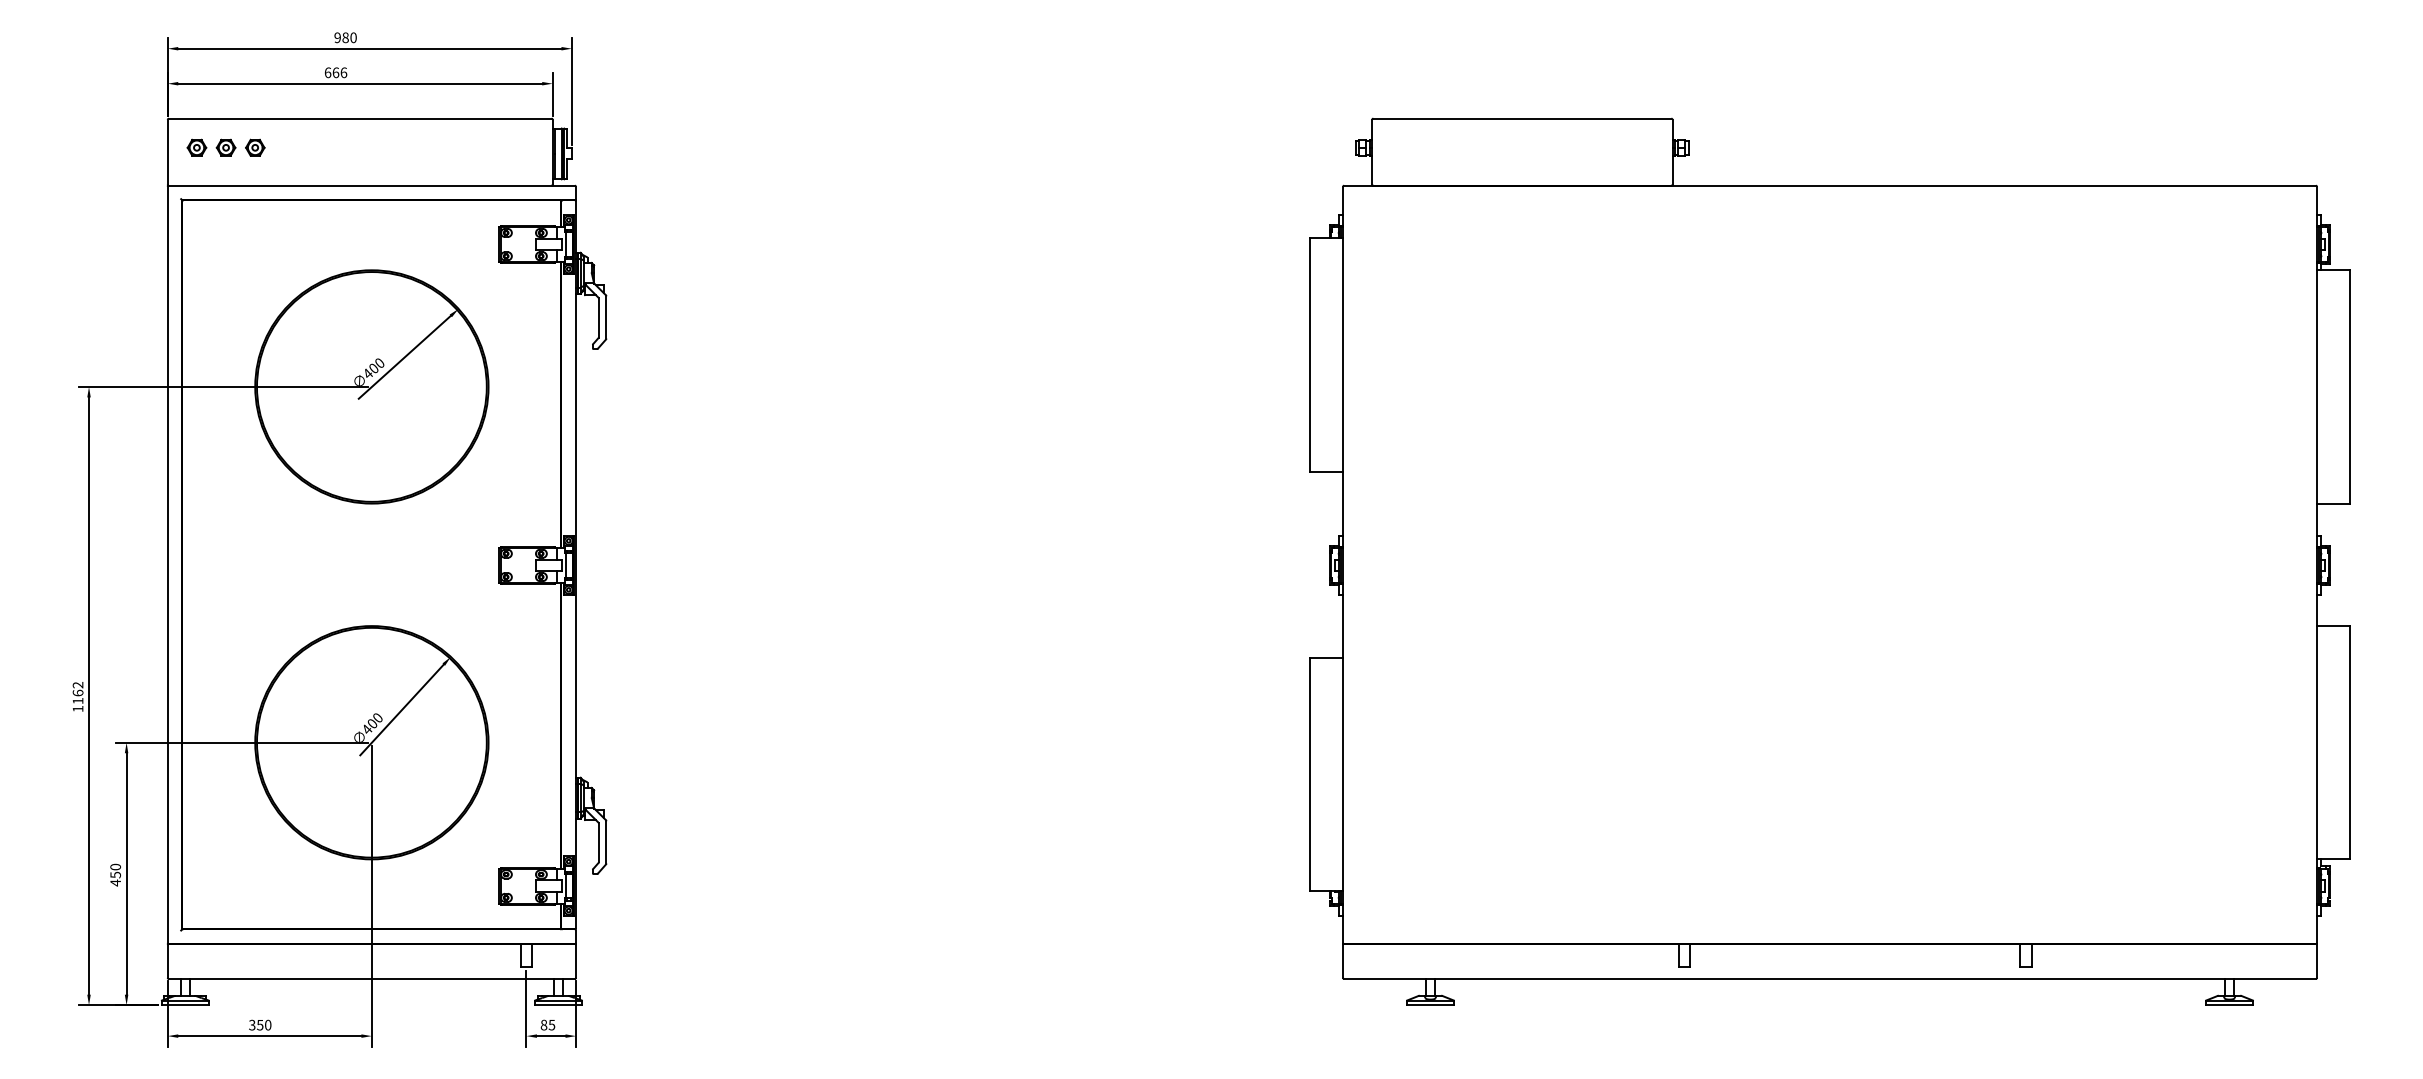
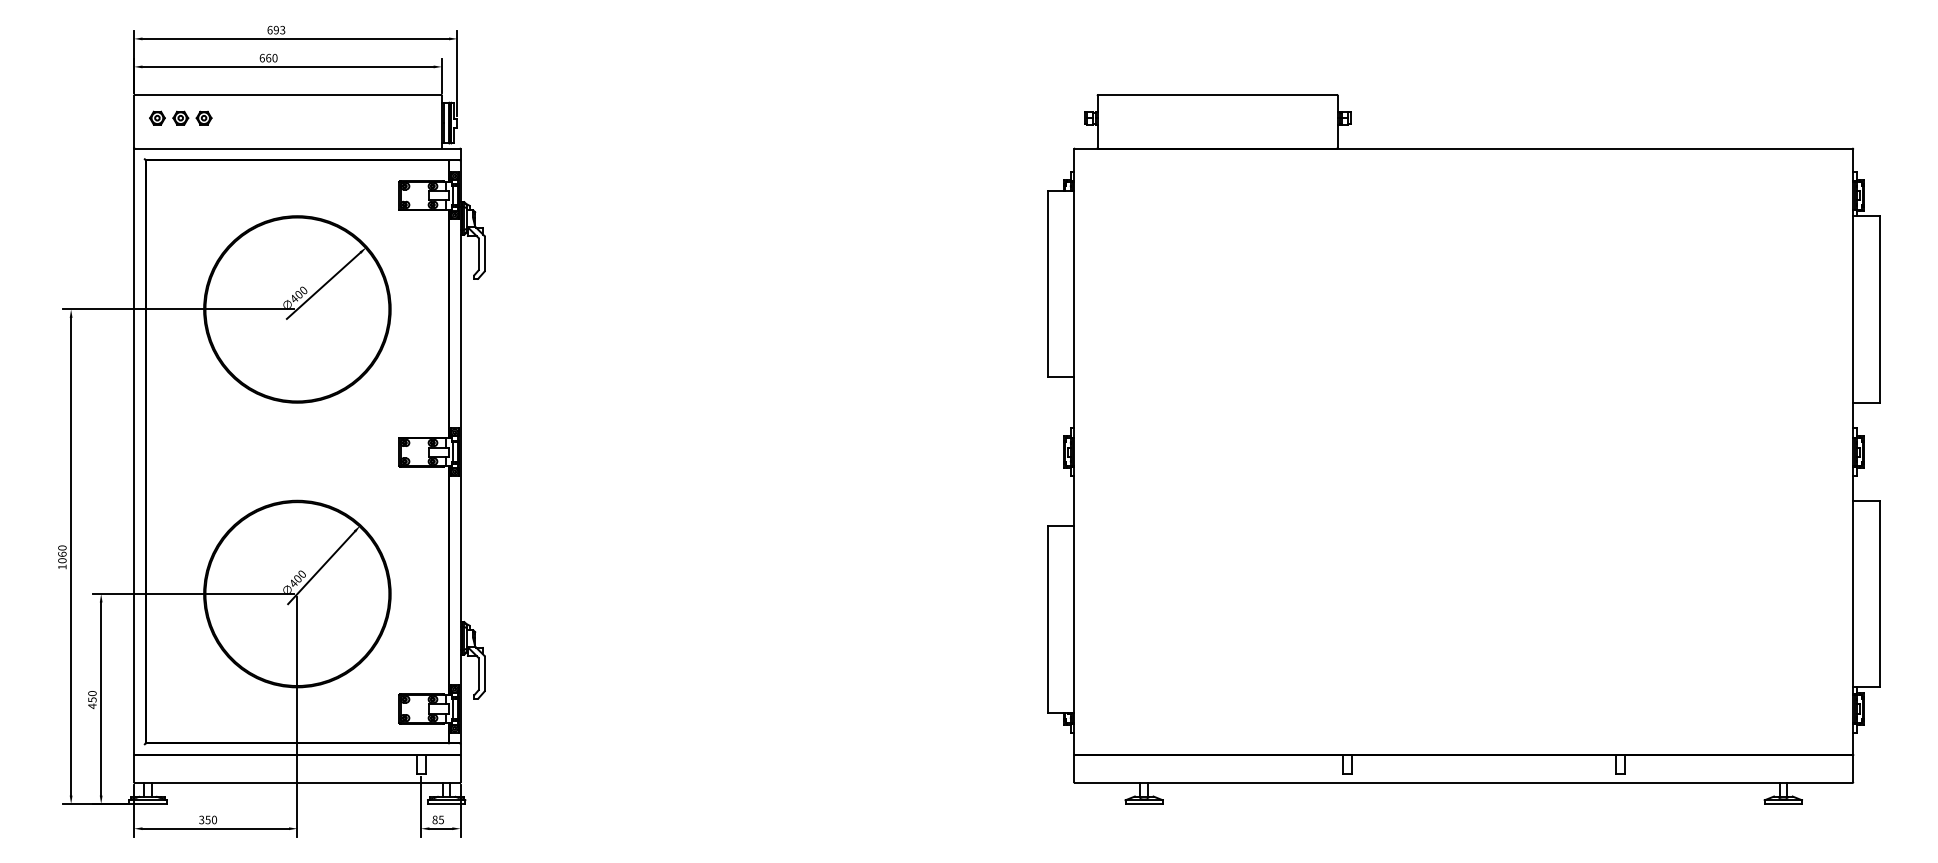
text: (345, 37) -> (276, 29), 980 -> 693
text: (343, 72) -> (274, 57), 666 -> 660
text: (77, 693) -> (61, 554), 1162 -> 1060

